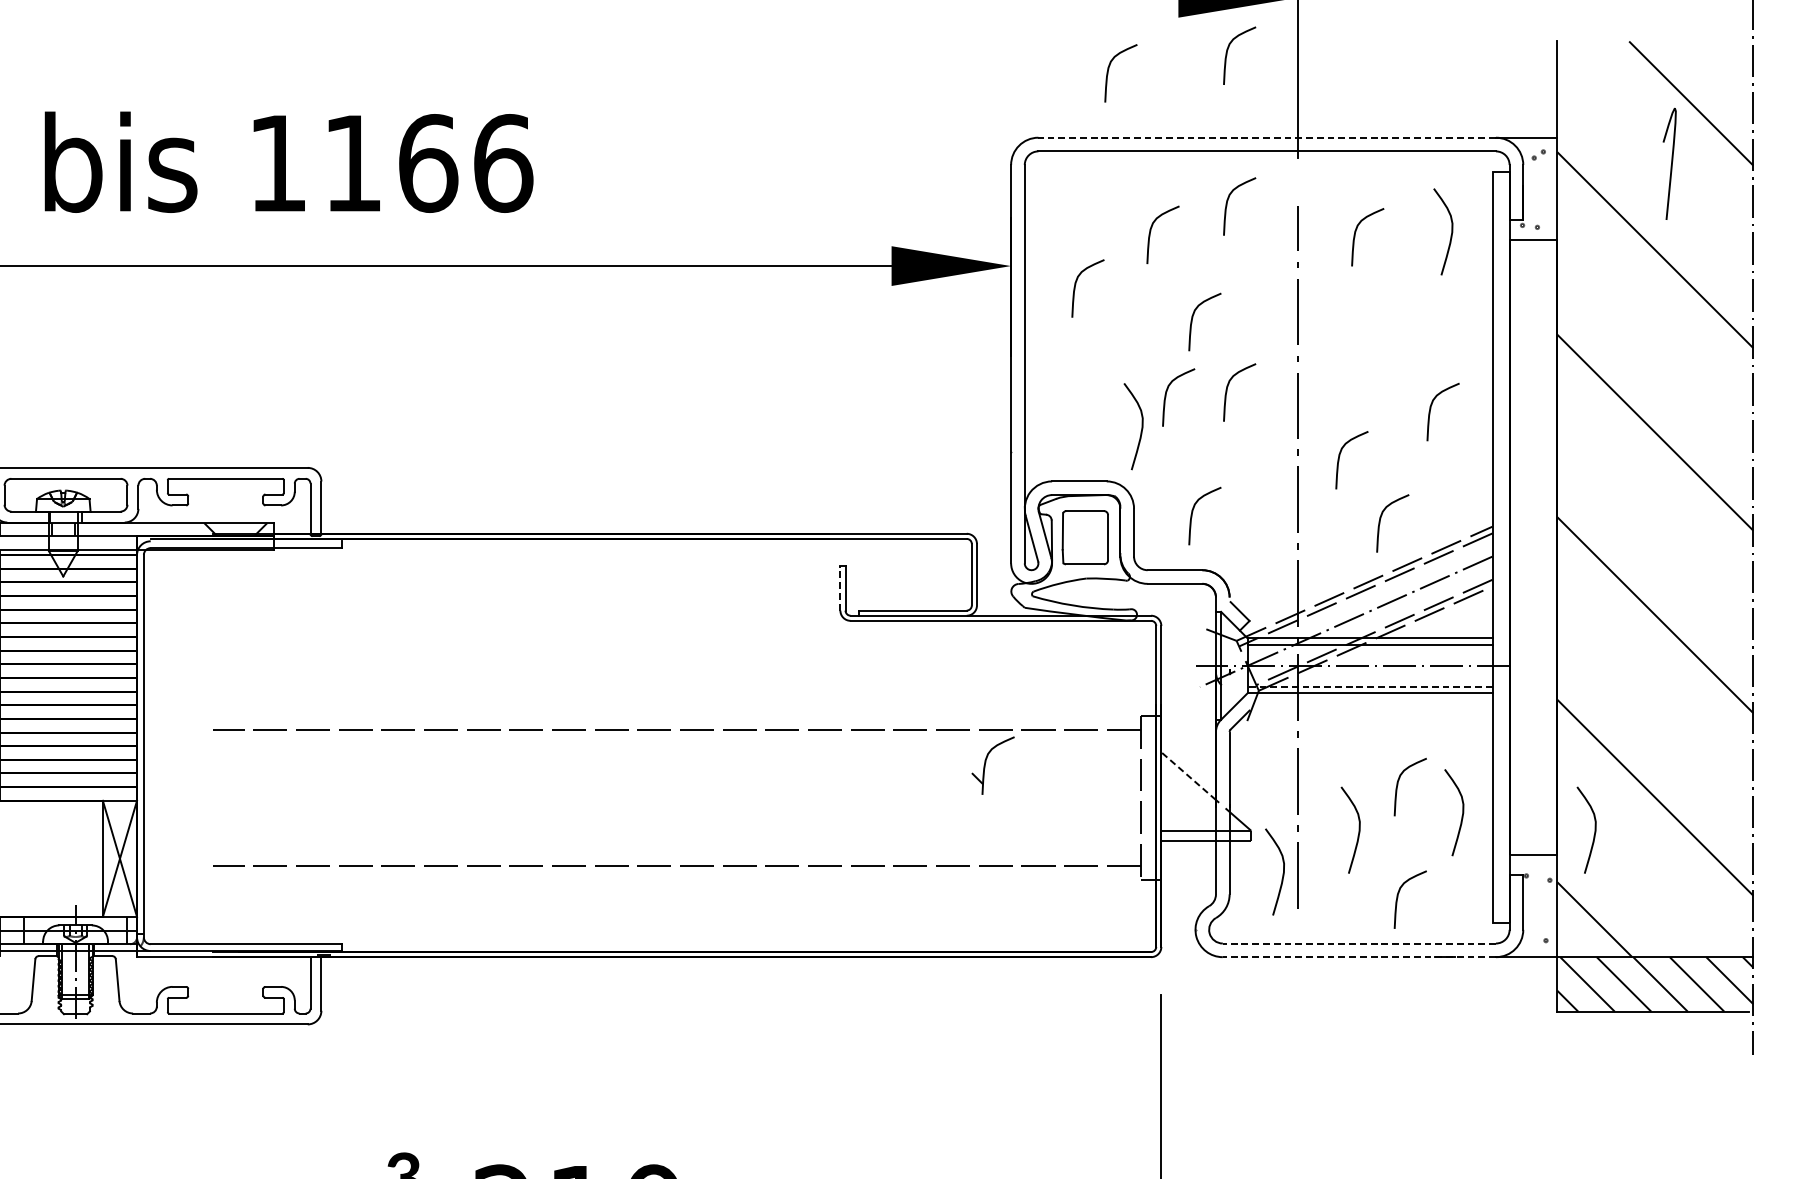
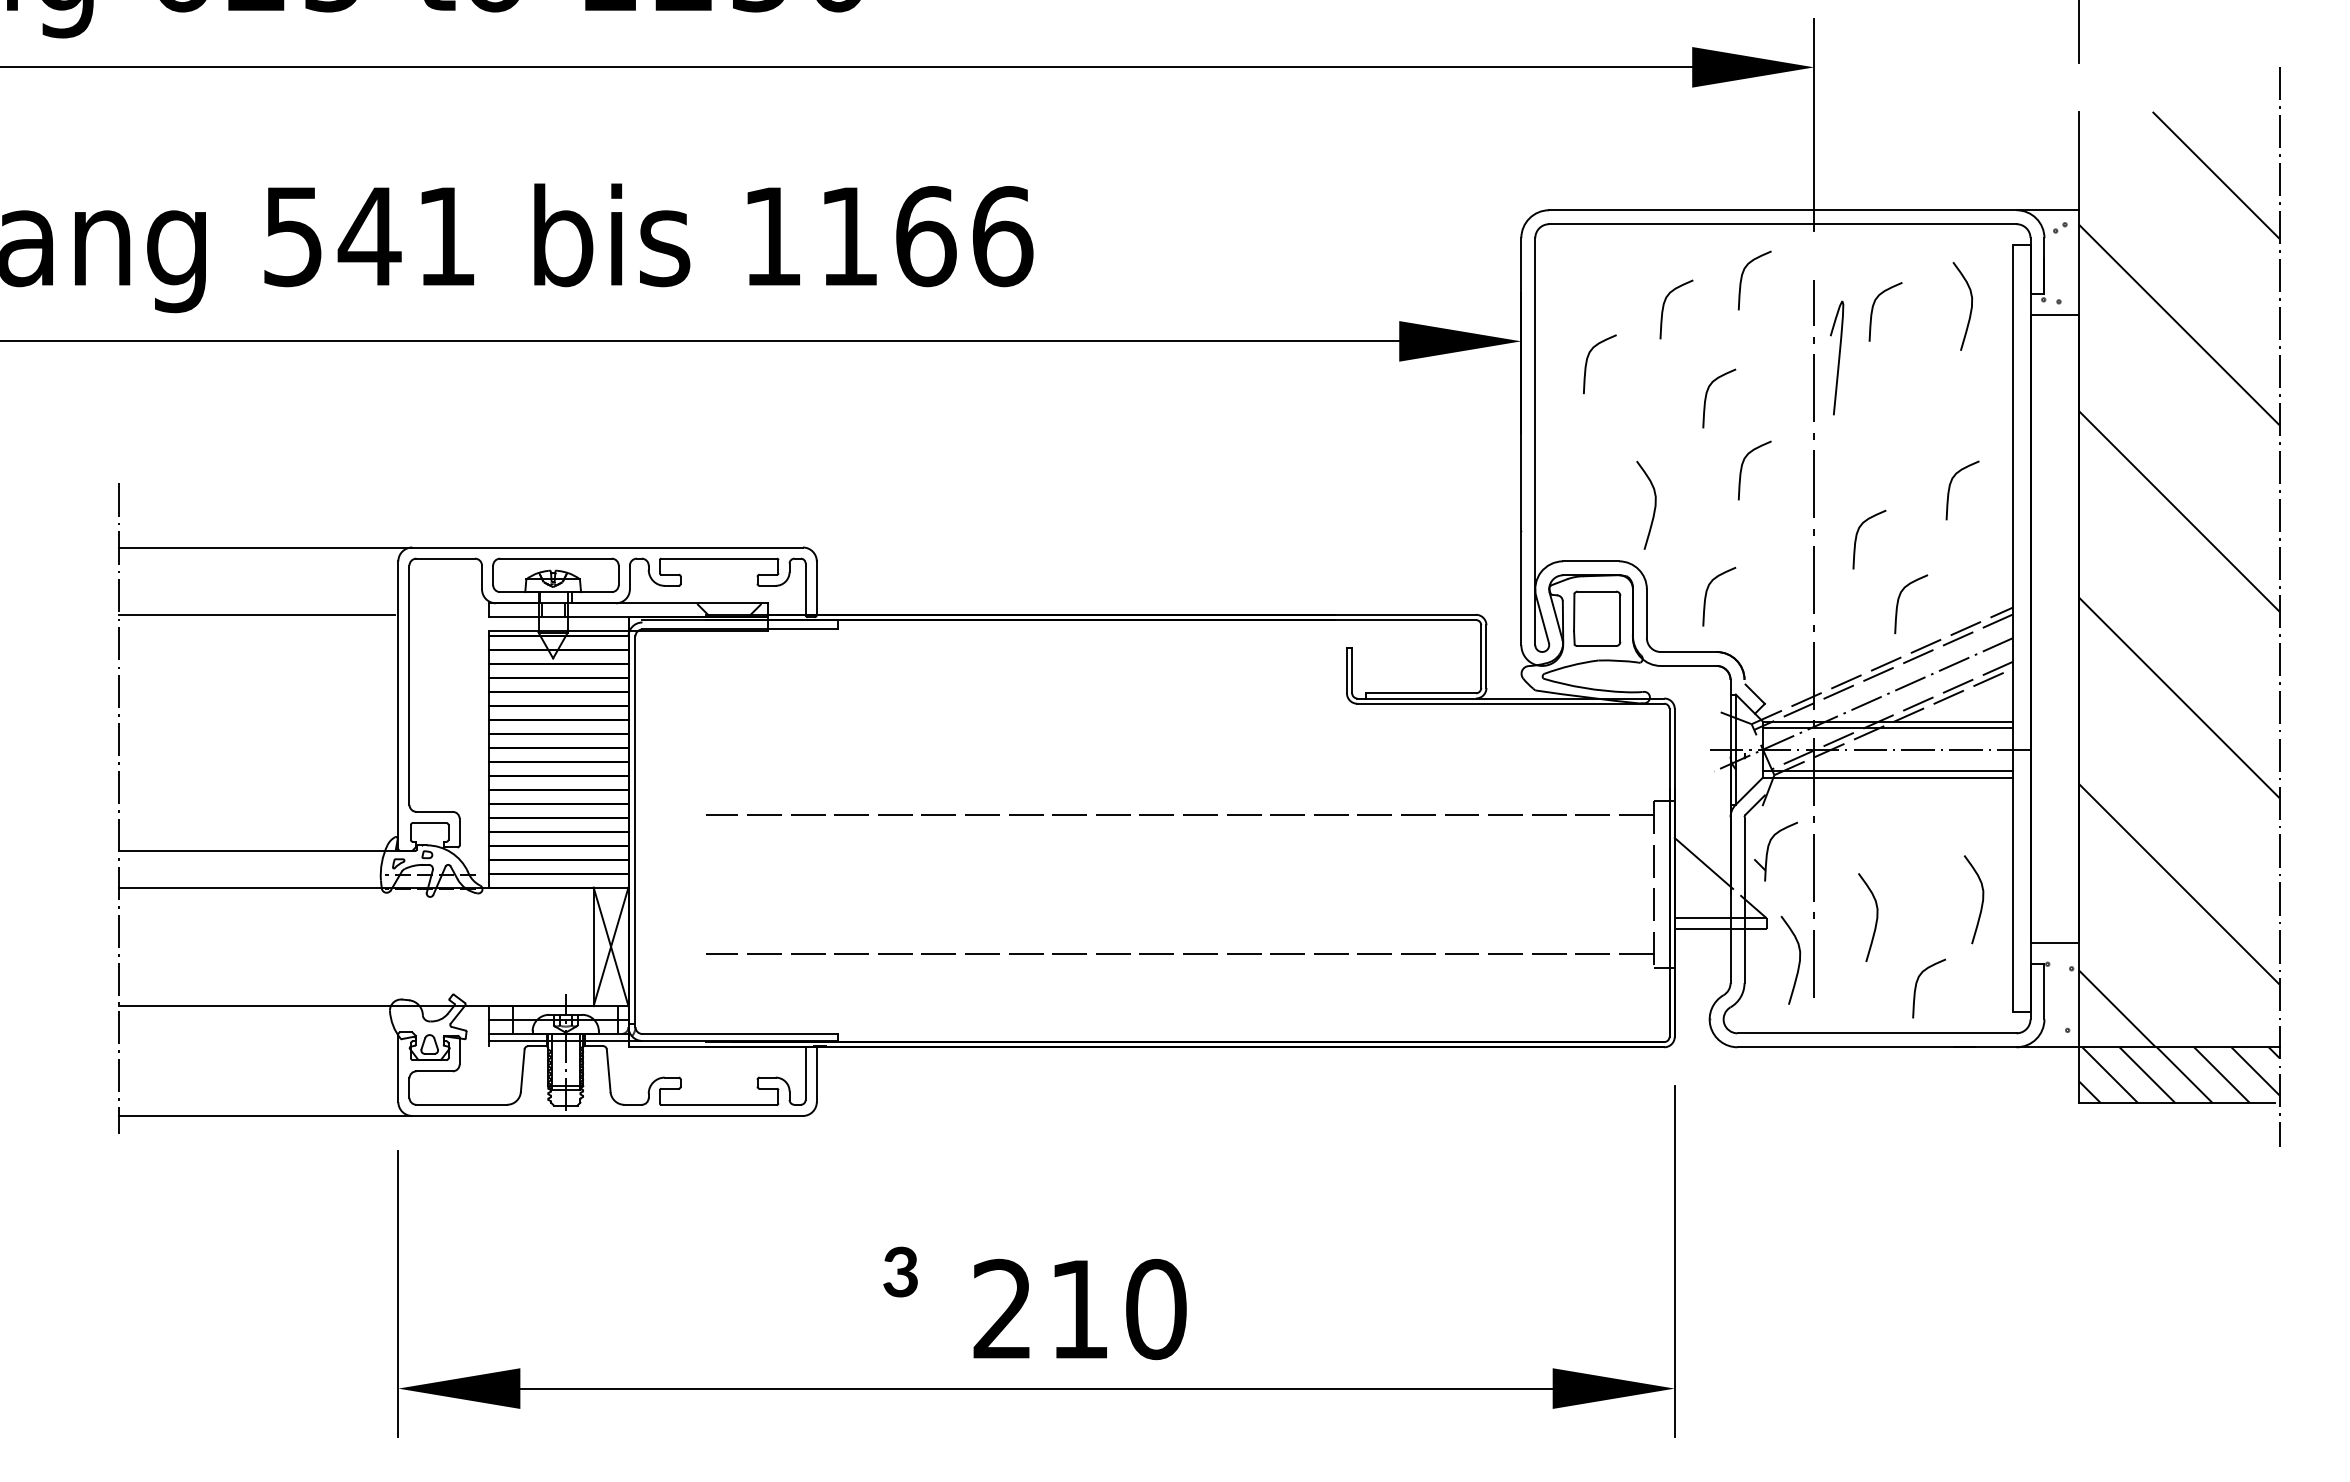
curve: (1227, 54) -> (1742, 125), removed
curve: (1109, 71) -> (1621, 142), removed
line: (1266, 137) -> (1782, 210), dashed -> solid
curve: (1671, 163) -> (1838, 357), moved
curve: (1166, 394) -> (1680, 472), removed
line: (839, 588) -> (1346, 670), dashed -> solid
line: (1369, 687) -> (1887, 771), dashed -> solid
part: (985, 765) -> (1768, 851), moved
line: (1188, 776) -> (1702, 862), dashed -> solid
curve: (1397, 787) -> (1916, 873), removed
curve: (1594, 830) -> (2117, 917), removed
line: (1359, 943) -> (1877, 1033), dashed -> solid
line: (1359, 957) -> (1877, 1047), dashed -> solid

